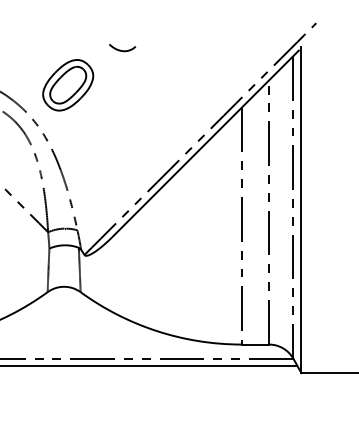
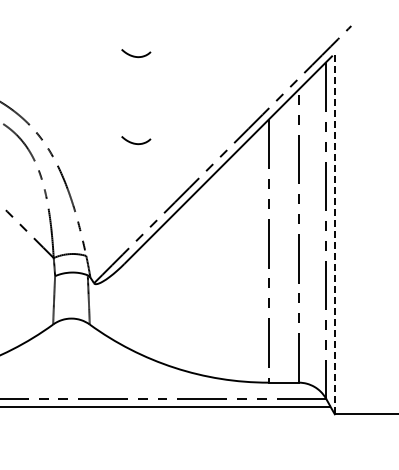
part: (67, 84) -> (75, 94), removed
curve: (120, 128) -> (134, 142), added
line: (301, 209) -> (334, 232), solid -> dashed

